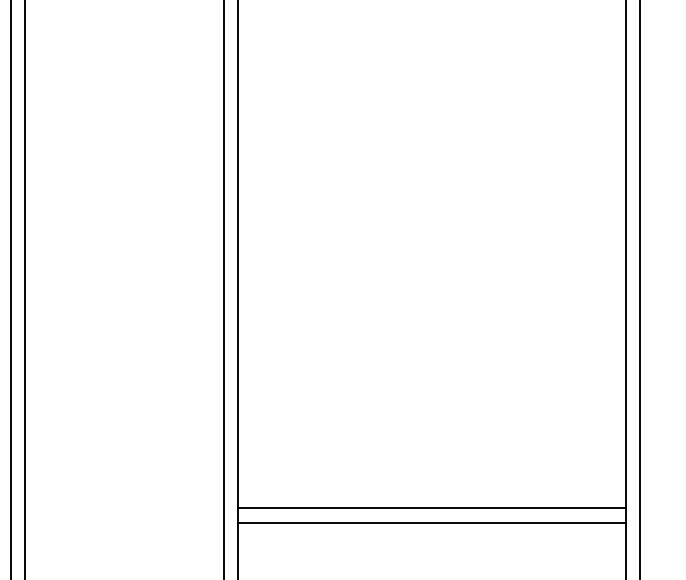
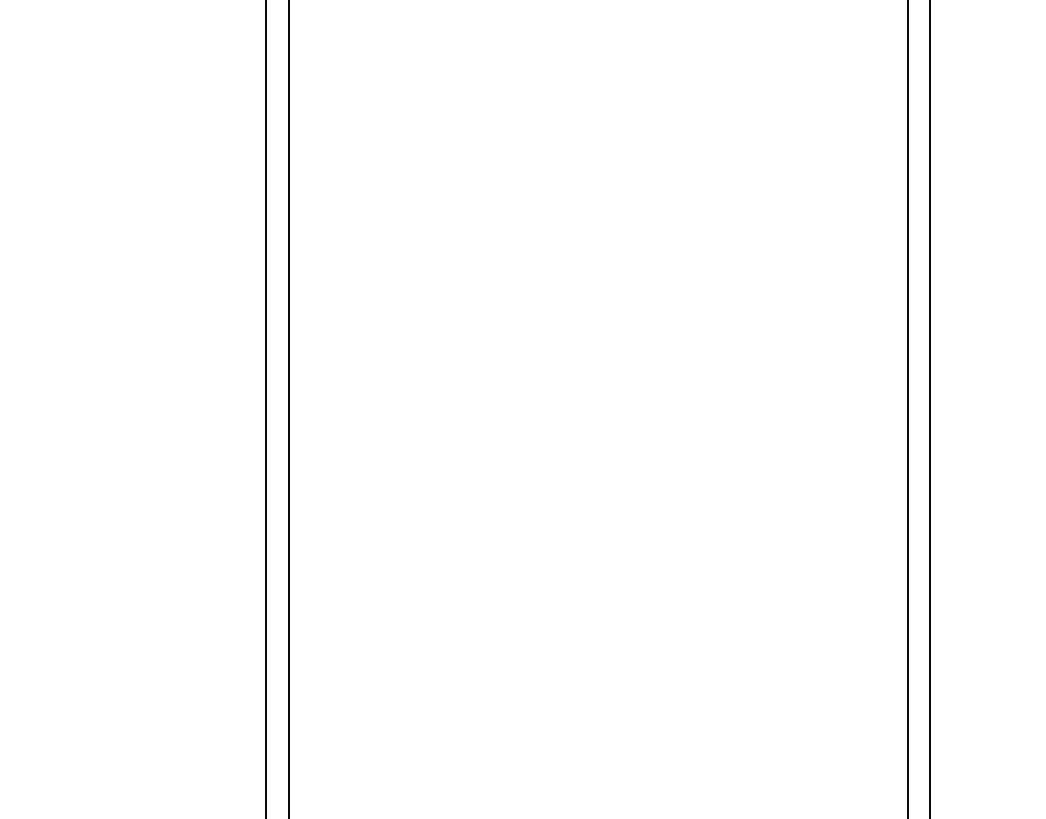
line: (431, 508) -> (597, 682), removed
line: (431, 522) -> (597, 705), removed

